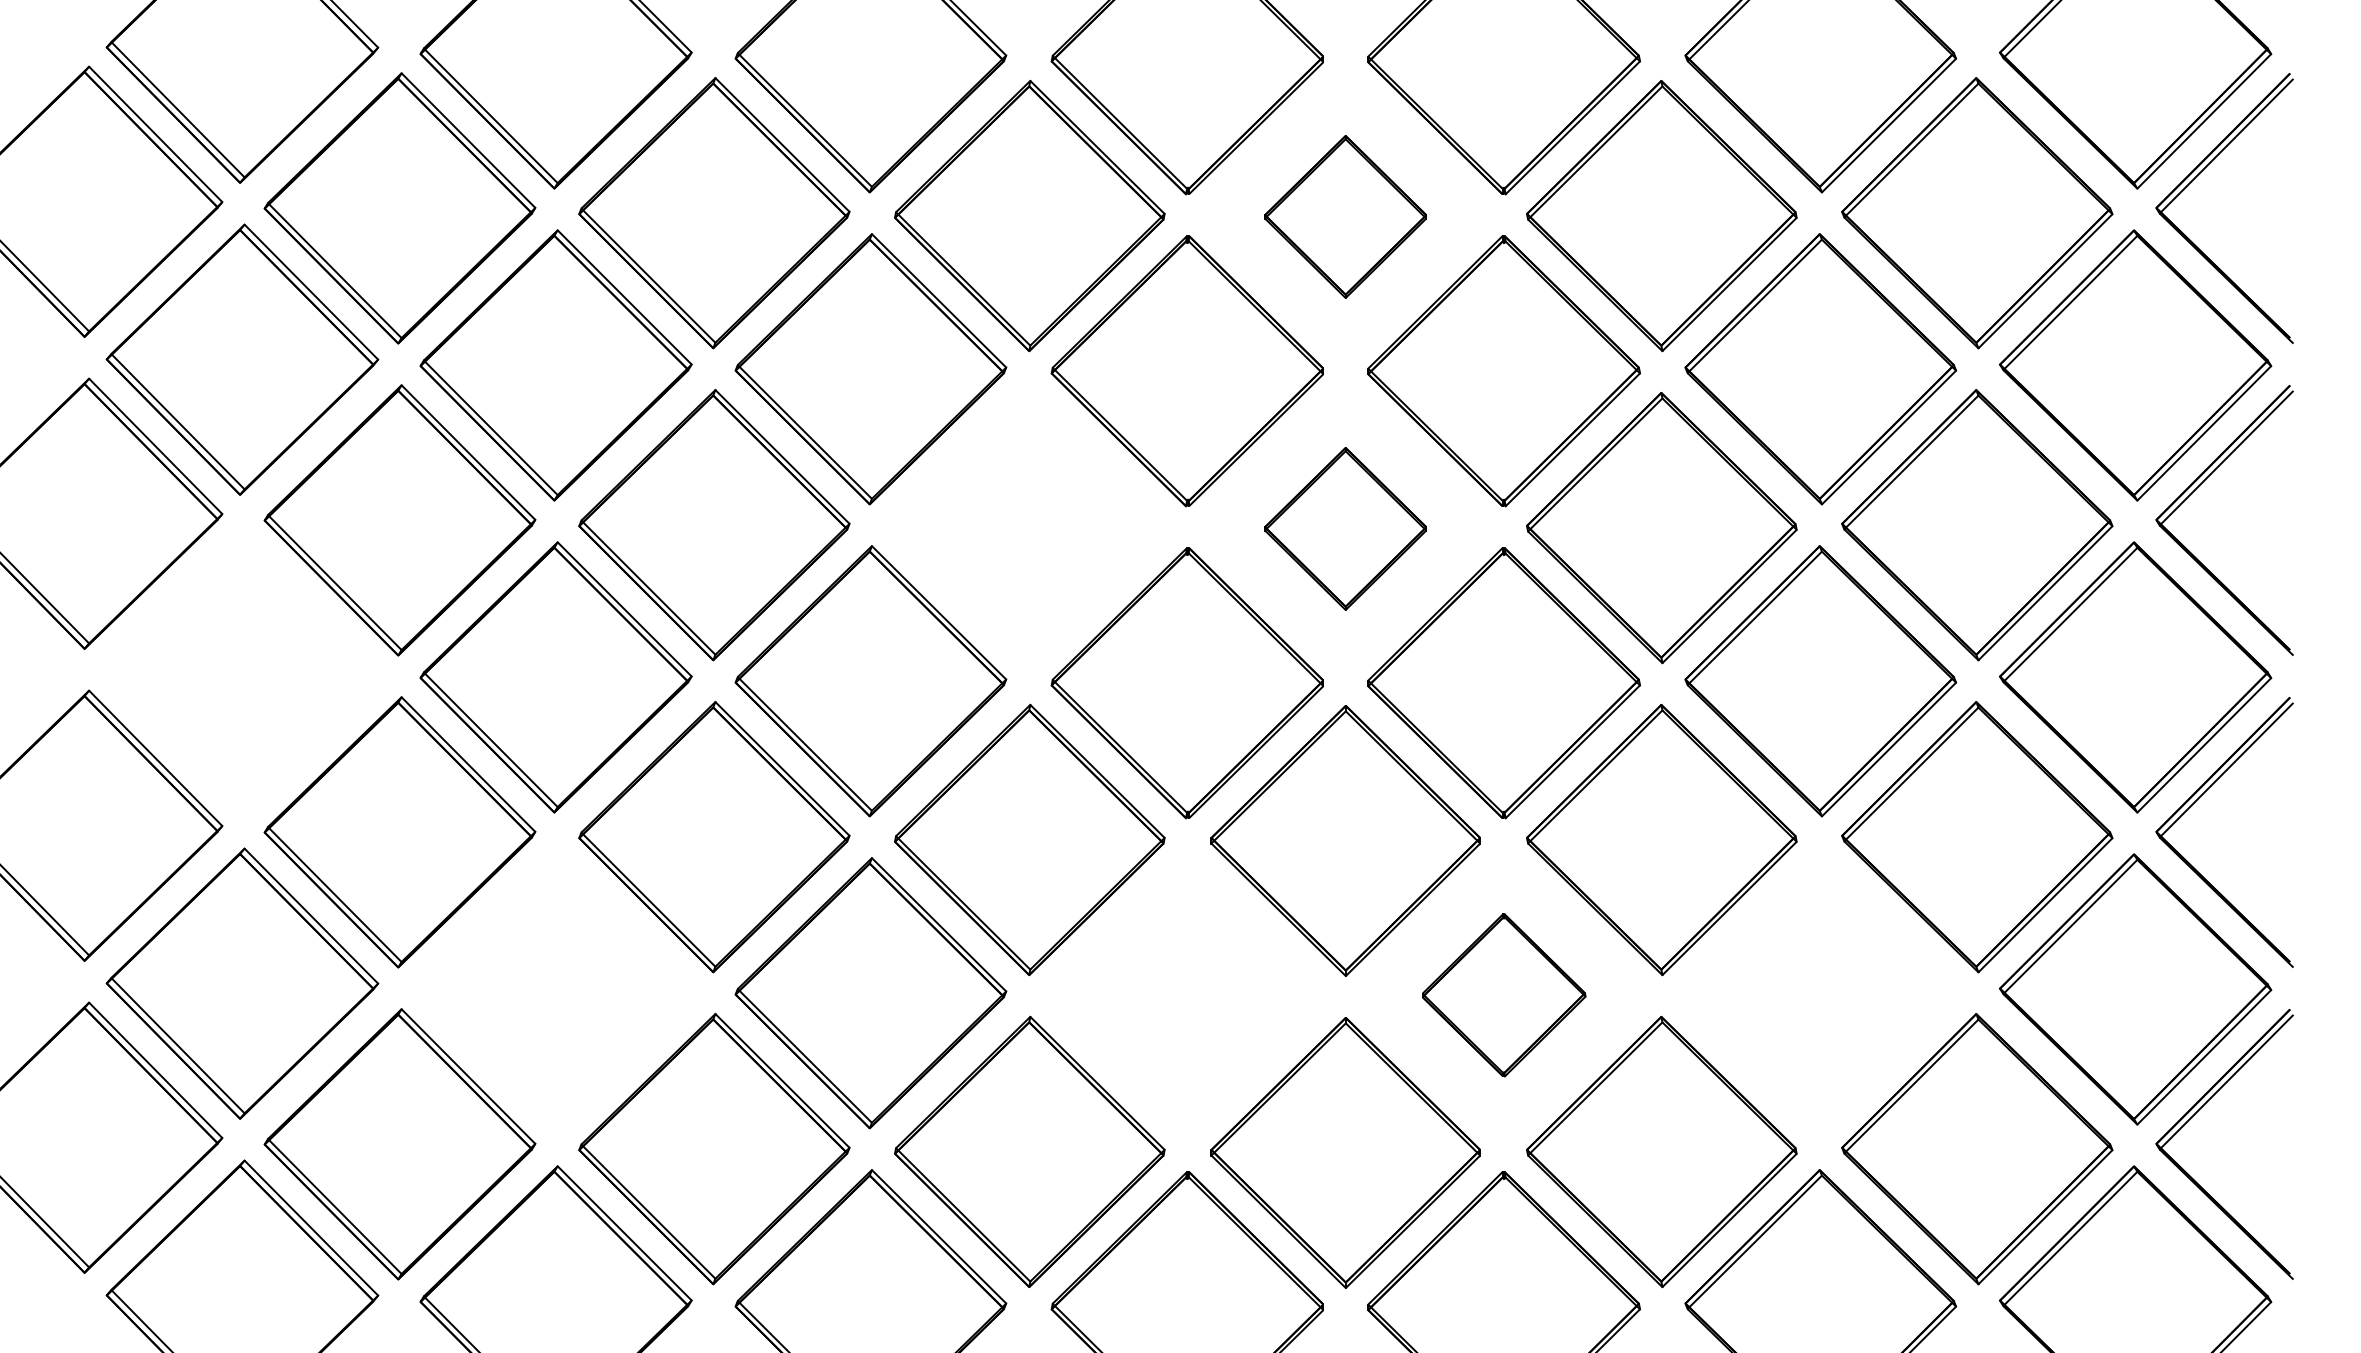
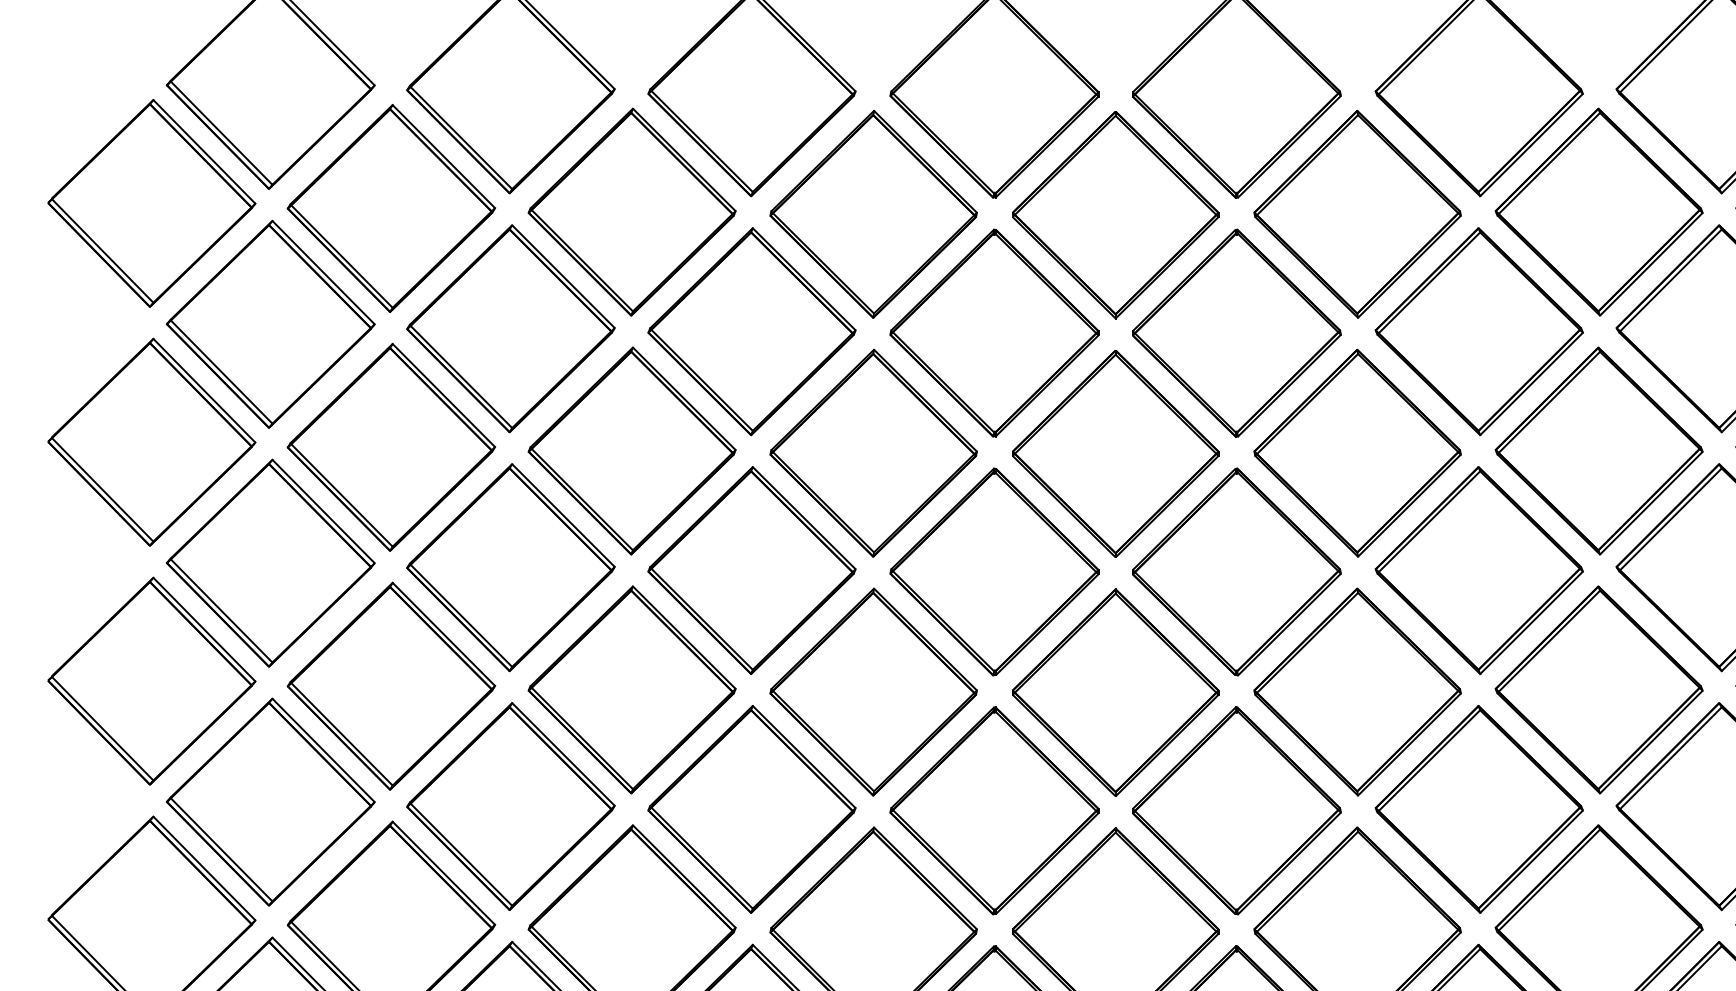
part: (1345, 216) -> (1115, 214), size x1.67
part: (1029, 528) -> (873, 453), added
part: (1345, 528) -> (1115, 453), size x1.67
part: (242, 671) -> (270, 563), added
part: (555, 989) -> (510, 806), added
part: (1820, 993) -> (1479, 809), added
part: (1186, 995) -> (993, 811), added
part: (1503, 995) -> (1236, 811), size x1.67

